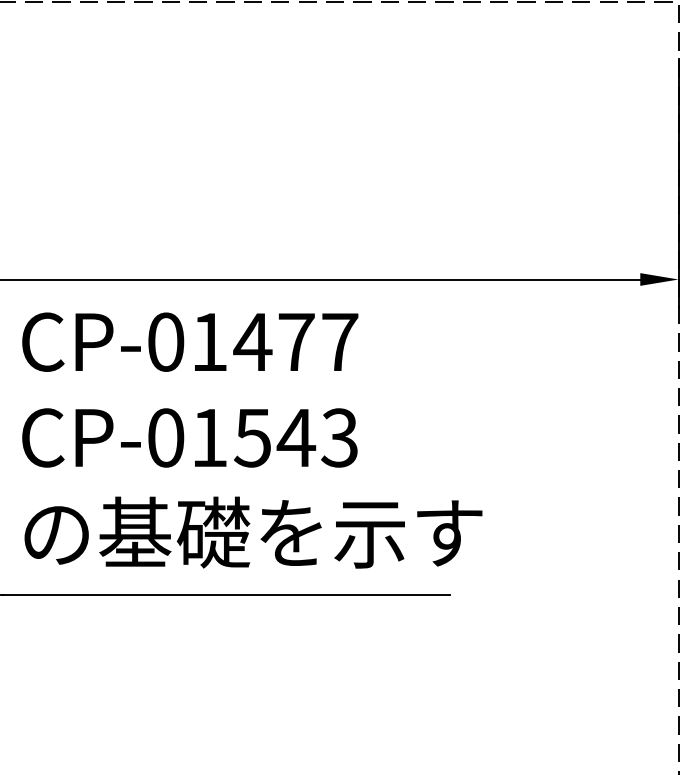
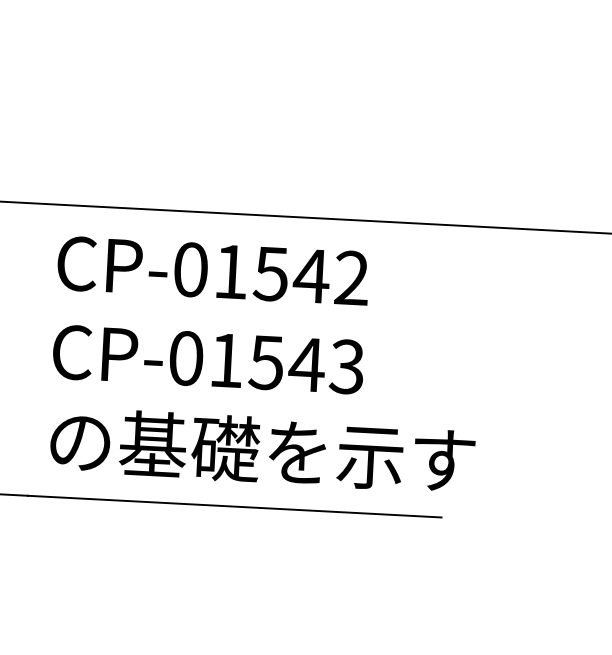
text: (295, 341) -> (310, 275), CP-01477 -> CP-01542

